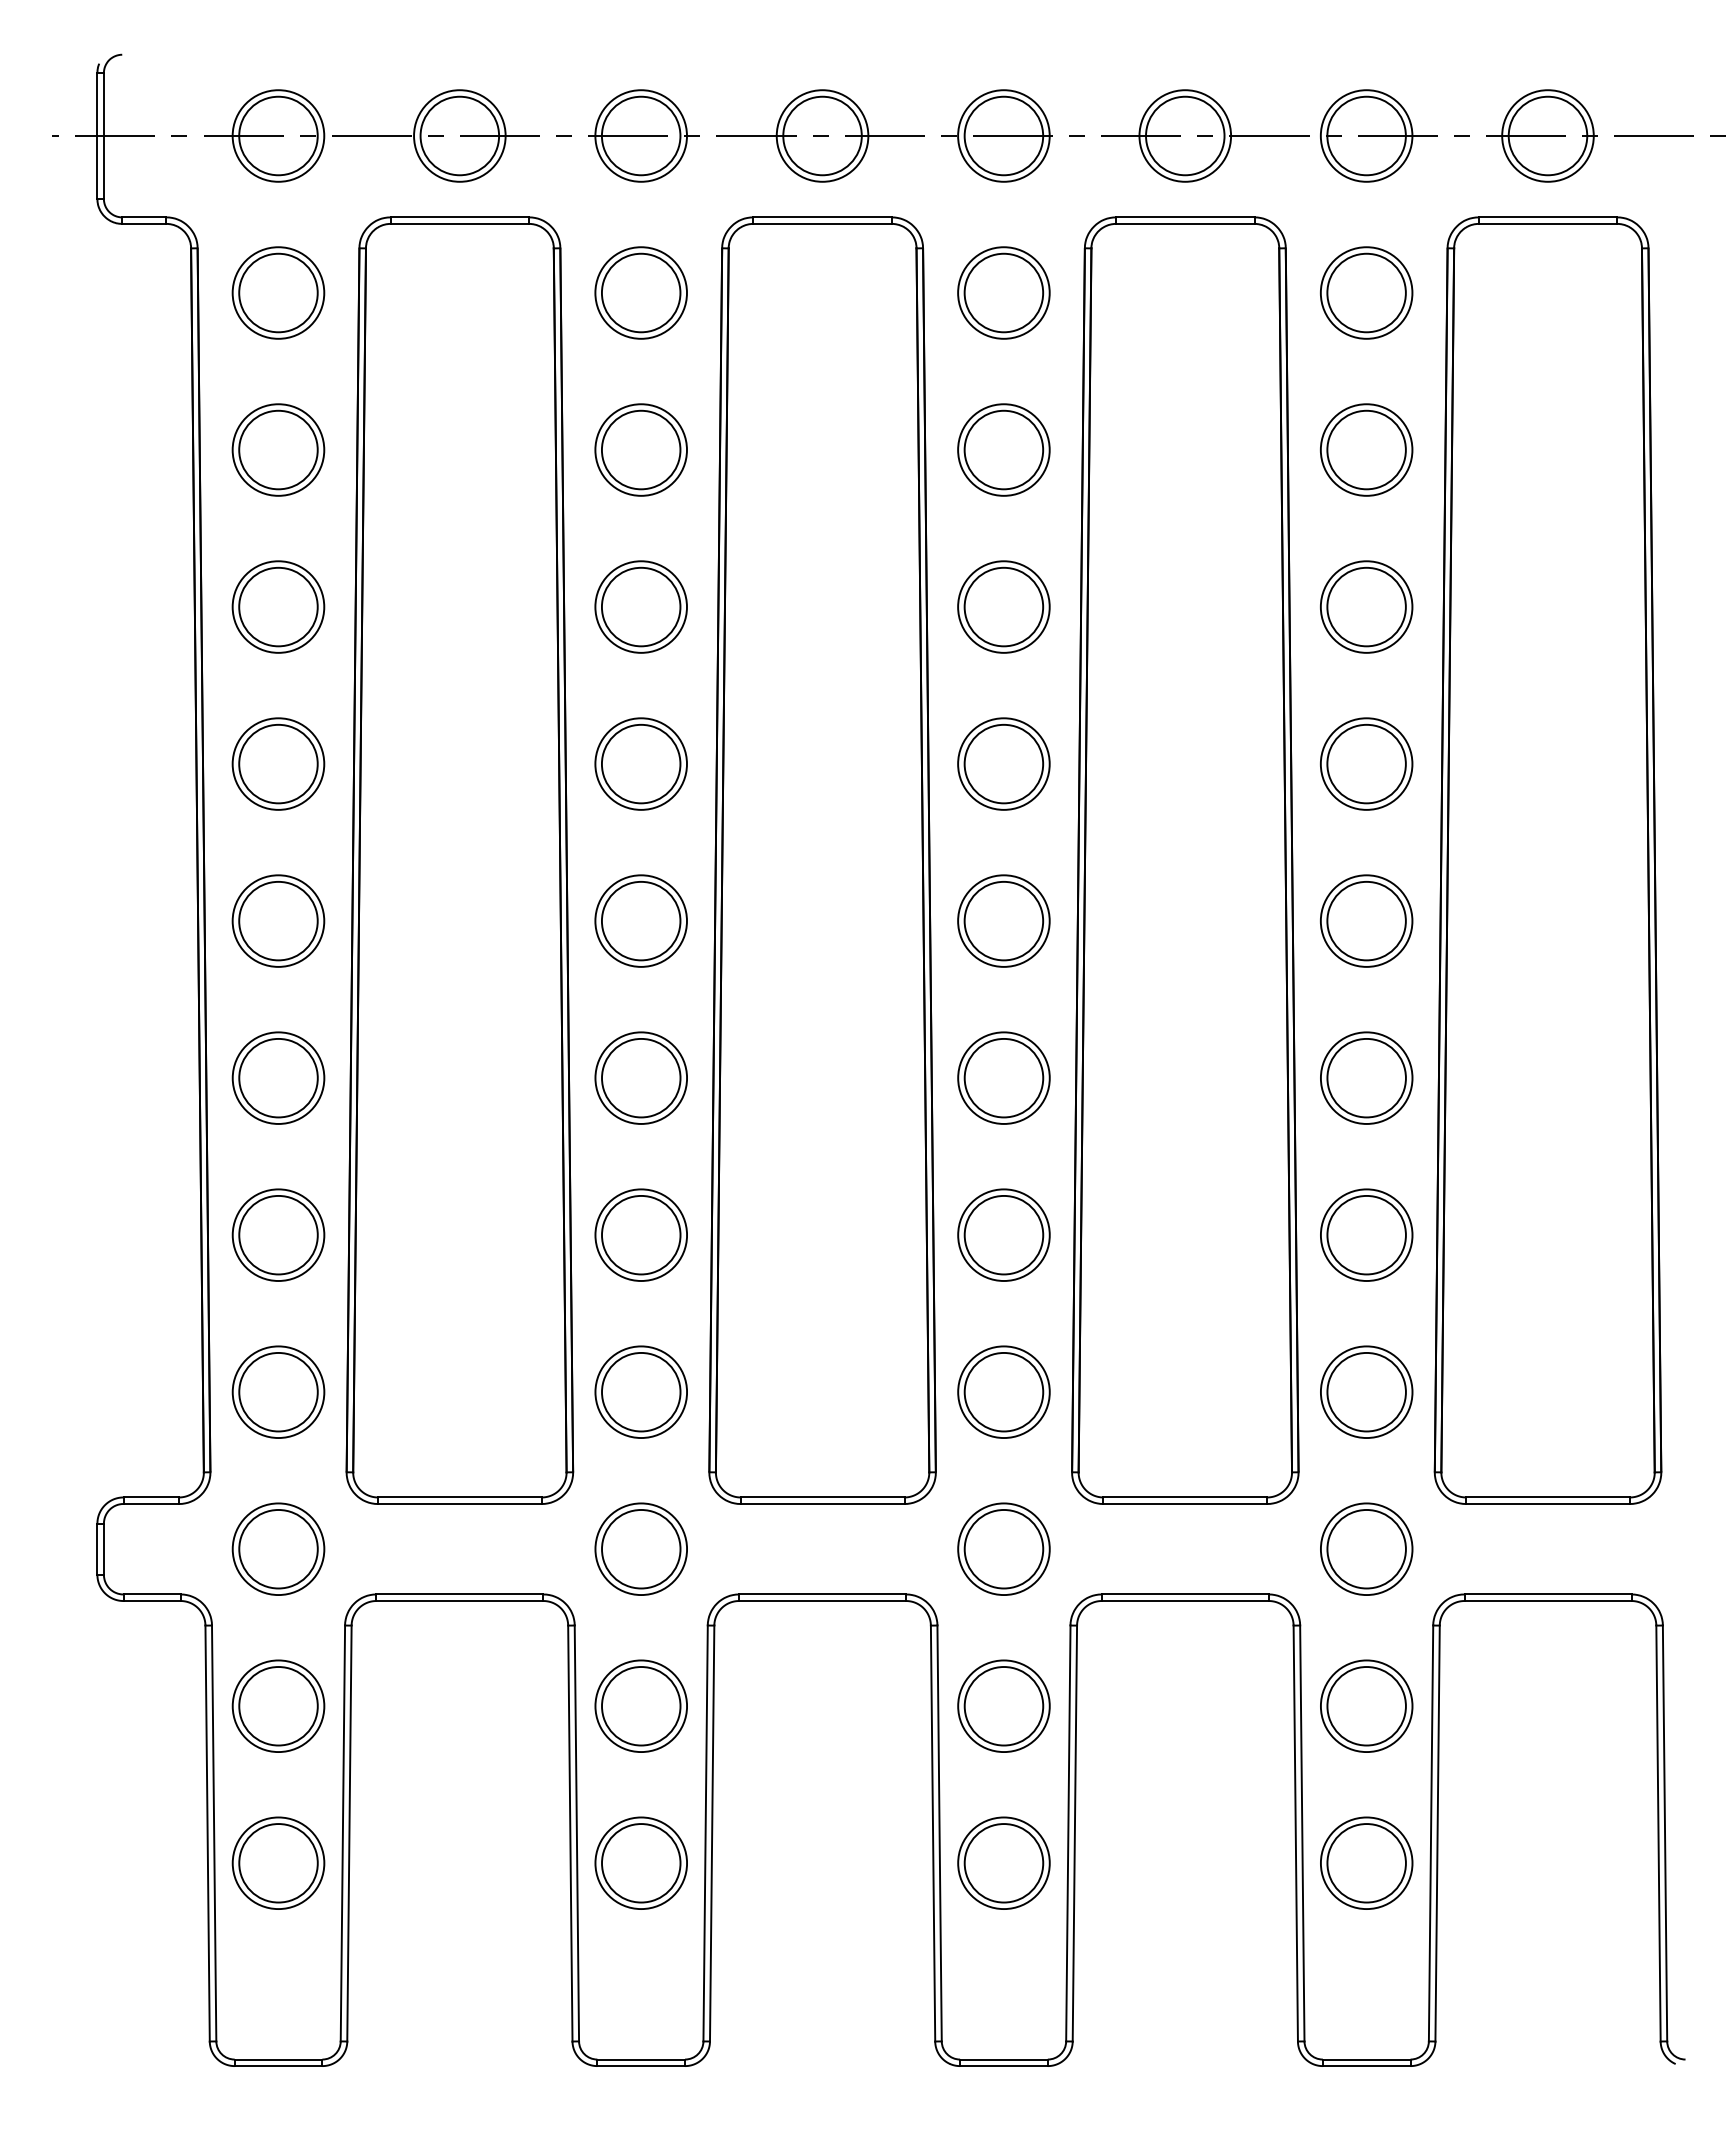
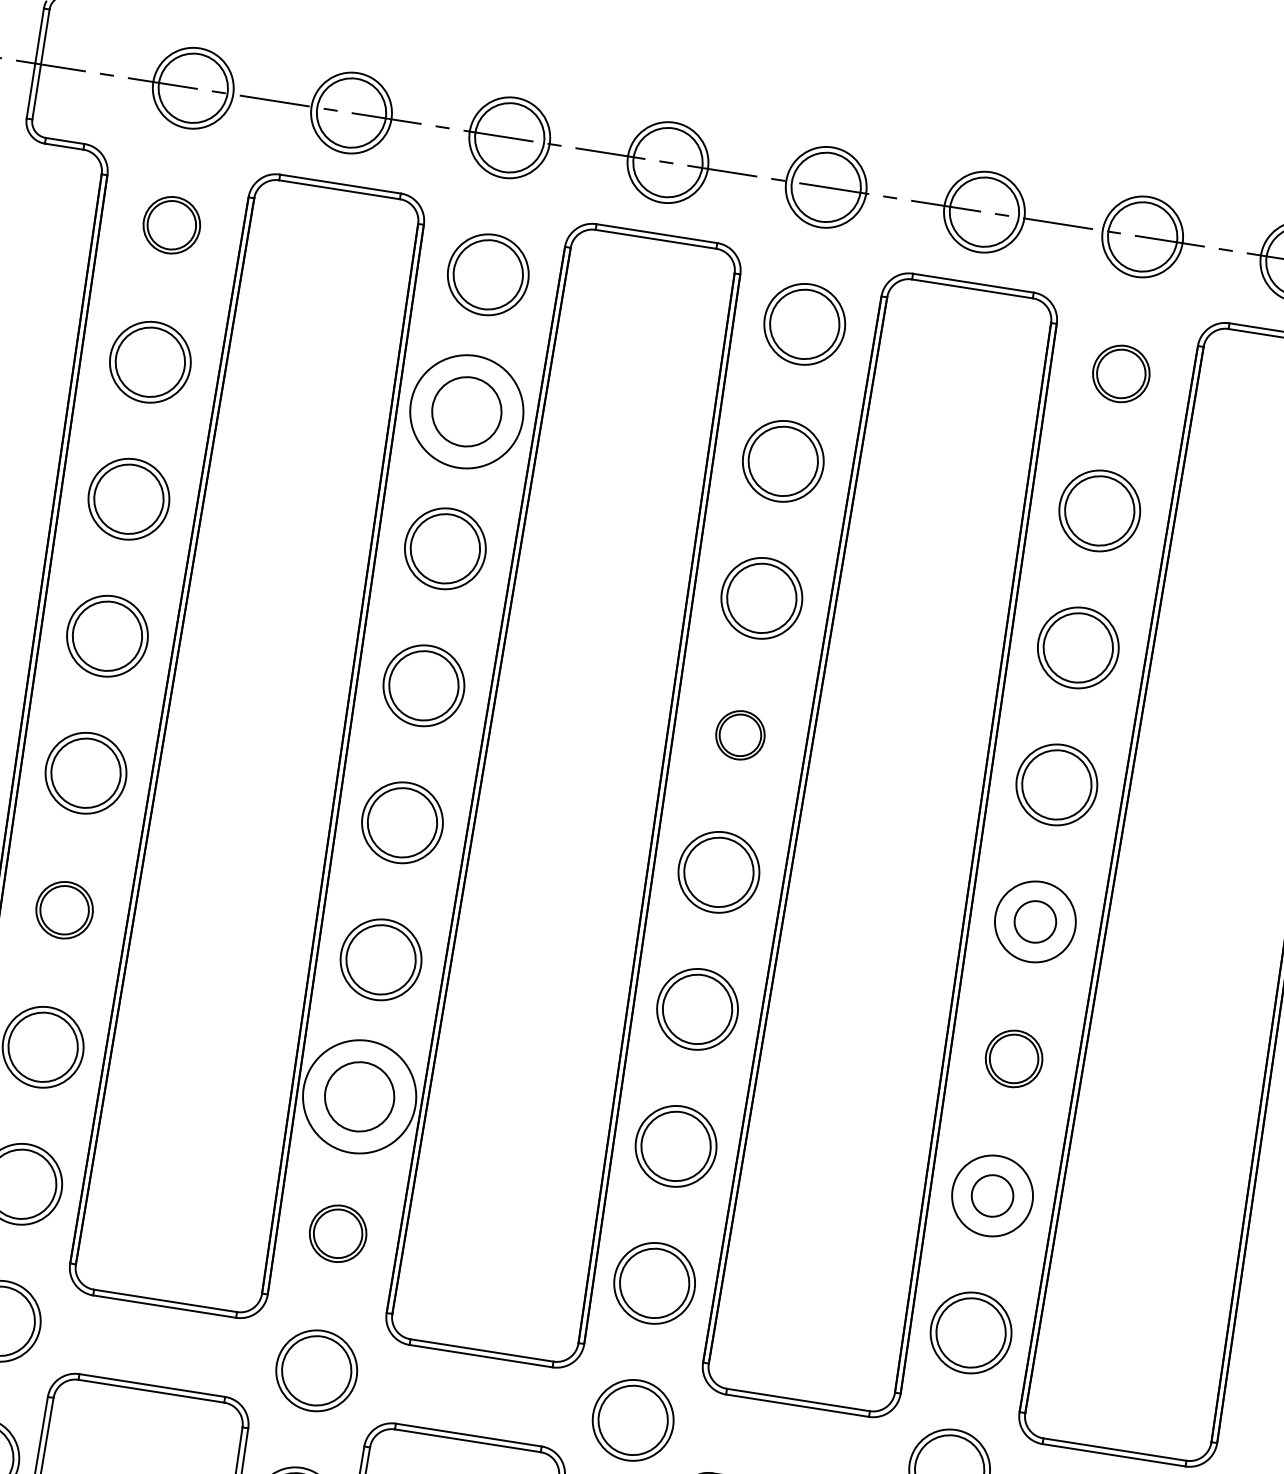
part: (278, 292) -> (171, 224), size x0.7
part: (1366, 292) -> (1121, 373), size x0.7
circle: (640, 449) -> (466, 411), size x1.4
part: (1003, 763) -> (740, 734), size x0.6
circle: (1366, 920) -> (1035, 921), size x0.6
part: (278, 1077) -> (64, 909), size x0.7
part: (1366, 1077) -> (1013, 1058), size x0.7
circle: (1366, 1234) -> (992, 1195), size x0.6
circle: (641, 1235) -> (359, 1097), size x1.4
part: (640, 1391) -> (337, 1233), size x0.7

